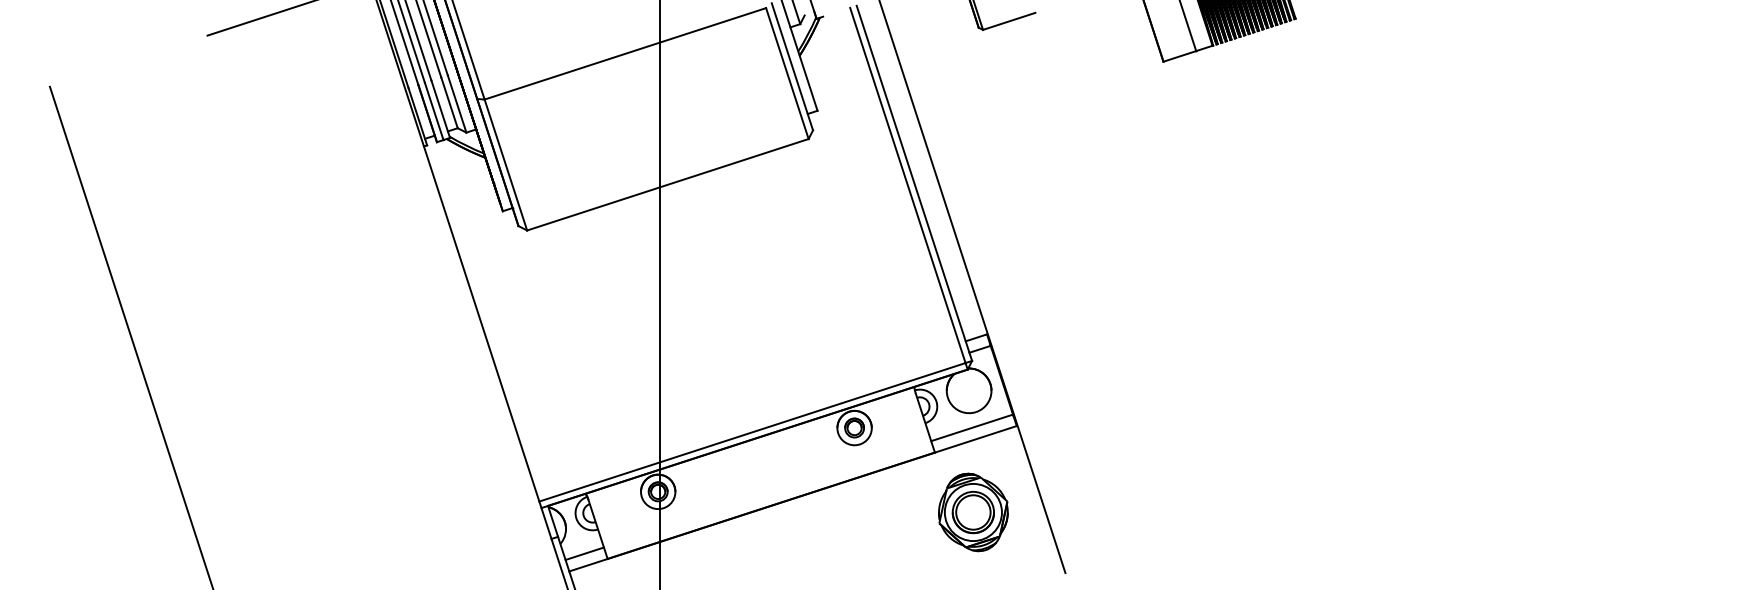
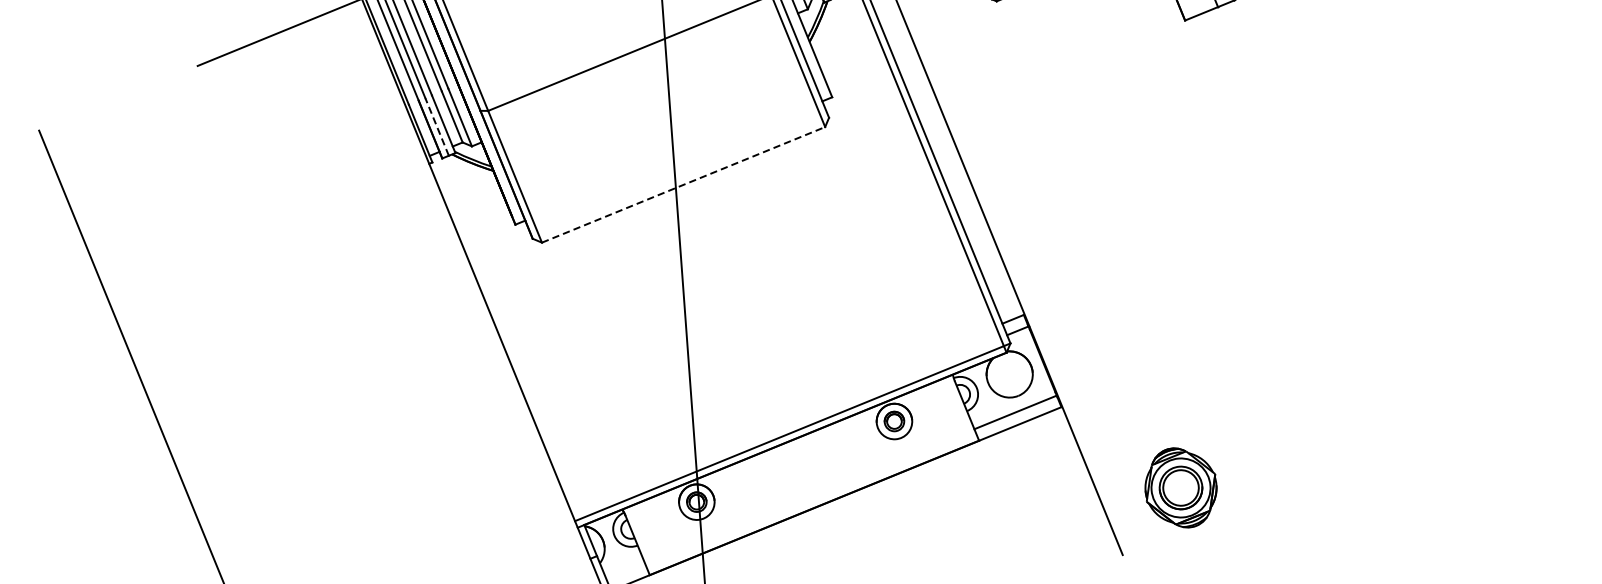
line: (434, 110) -> (437, 125), solid -> dashed
line: (667, 184) -> (683, 184), solid -> dashed
part: (973, 512) -> (1181, 487), moved
line: (584, 553) -> (625, 571), removed

